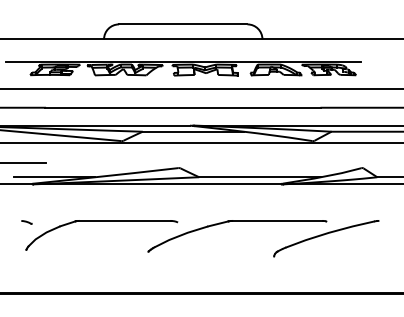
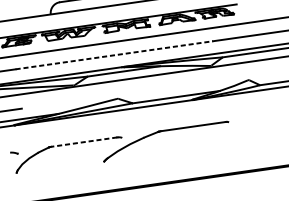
line: (183, 107) -> (114, 55), solid -> dashed
line: (124, 220) -> (83, 141), solid -> dashed
part: (326, 238) -> (230, 134), removed

